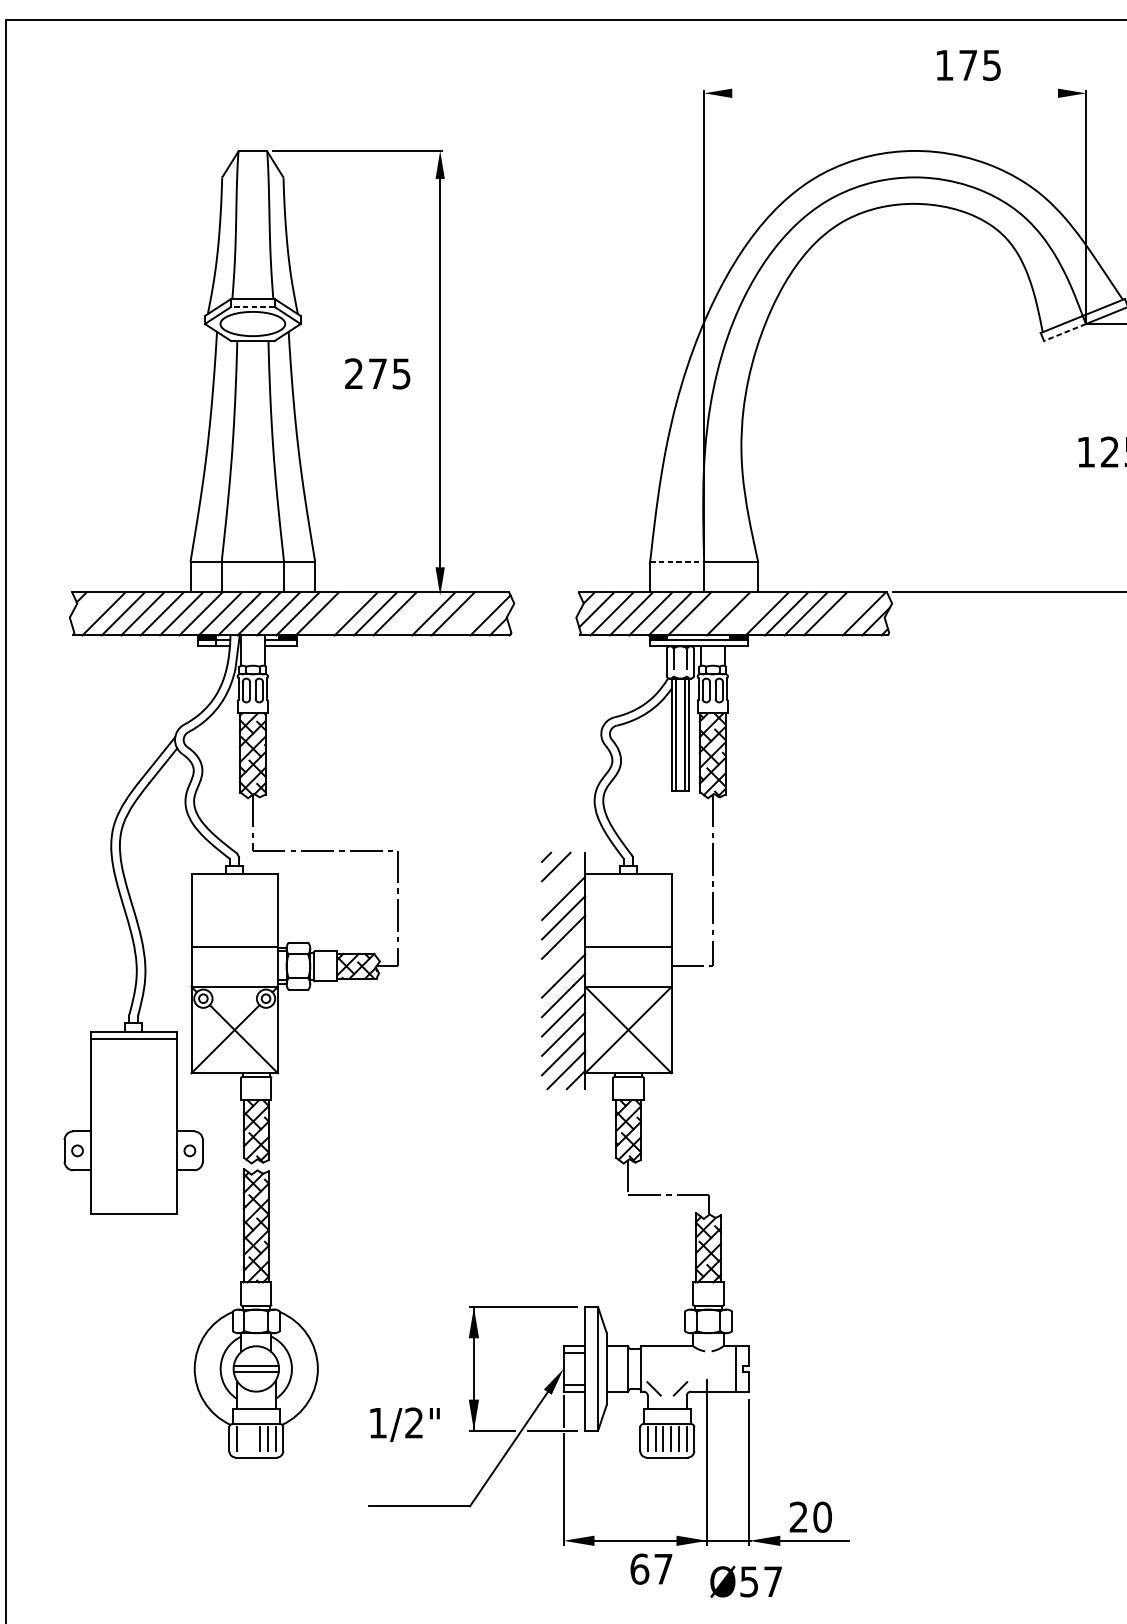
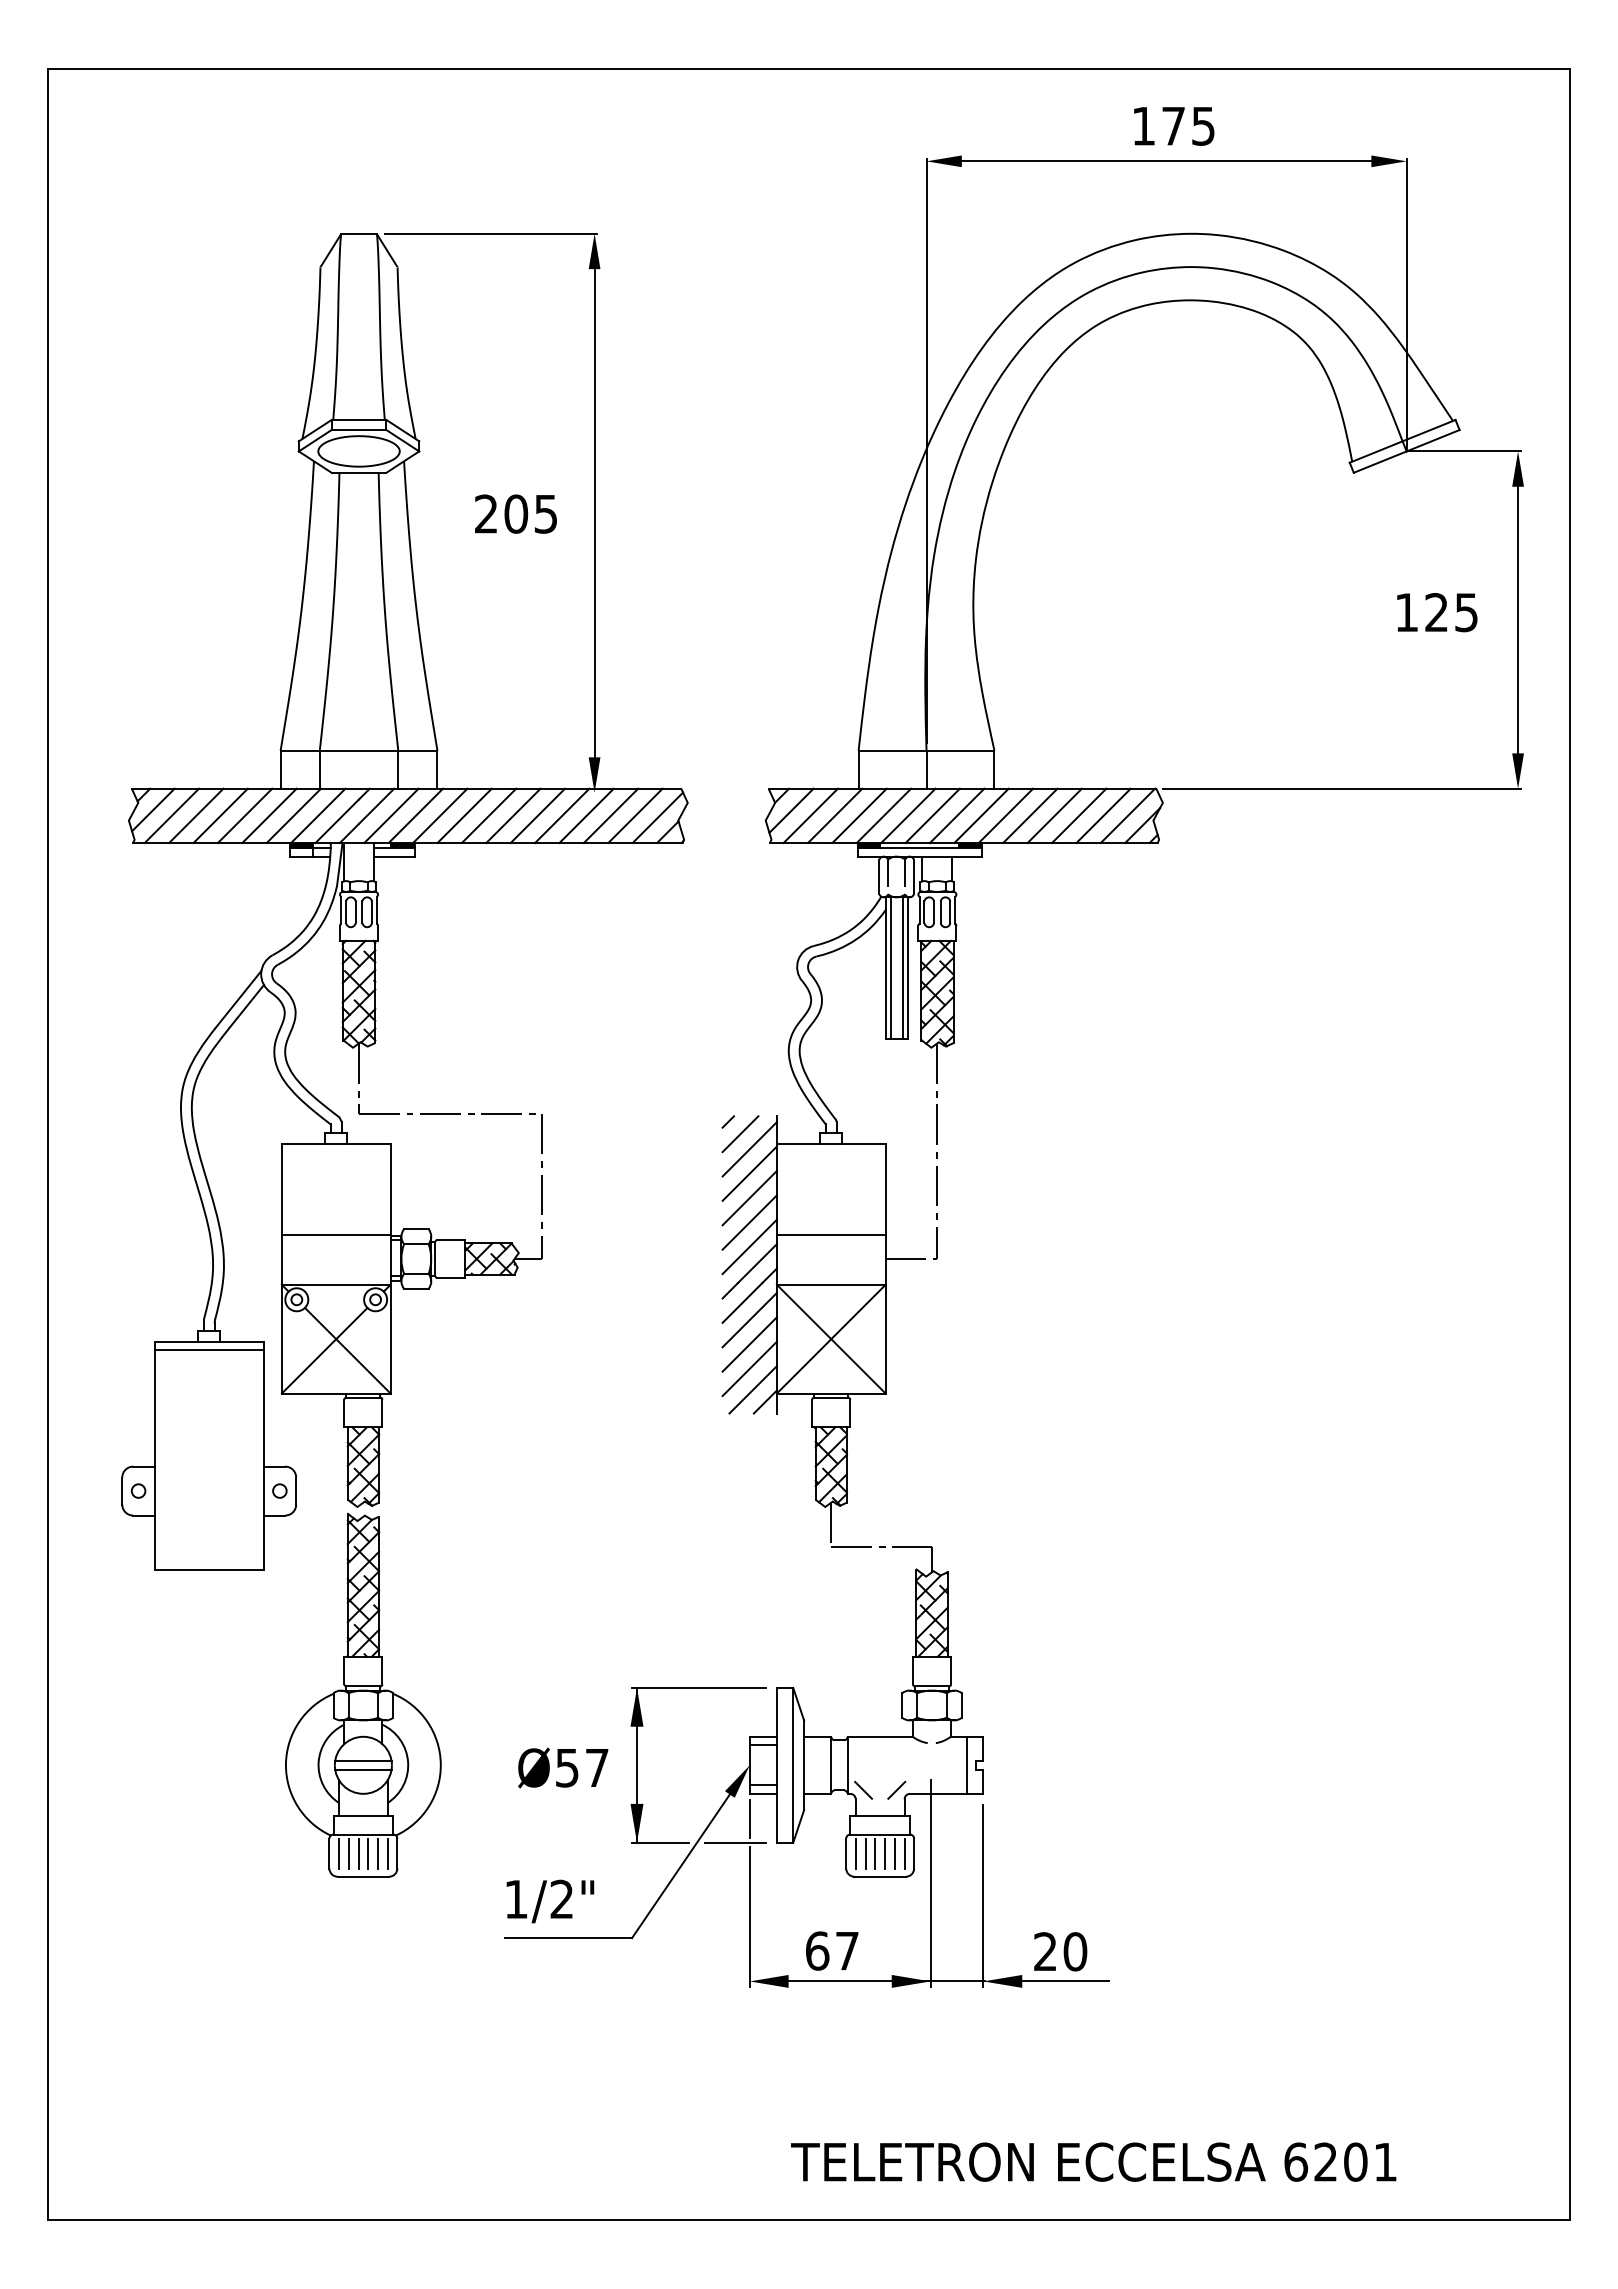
text: (968, 65) -> (1174, 126), moved
line: (895, 93) -> (1166, 161), added
line: (252, 307) -> (358, 430), dashed -> solid
line: (1065, 332) -> (1380, 462), dashed -> solid
text: (378, 373) -> (516, 513), 275 -> 205
line: (677, 561) -> (892, 750), dashed -> solid
line: (89, 608) -> (153, 809), added
line: (336, 613) -> (464, 815), added
line: (414, 613) -> (562, 815), added
line: (472, 613) -> (635, 815), added
line: (708, 613) -> (932, 815), added
line: (747, 613) -> (981, 815), added
line: (844, 613) -> (1103, 815), added
line: (563, 879) -> (749, 1149), added
line: (563, 956) -> (749, 1246), added
text: (405, 1424) -> (550, 1901), moved
line: (244, 1439) -> (348, 1853), added
line: (252, 1439) -> (358, 1853), added
text: (651, 1568) -> (832, 1950), moved
text: (746, 1581) -> (563, 1767), moved

